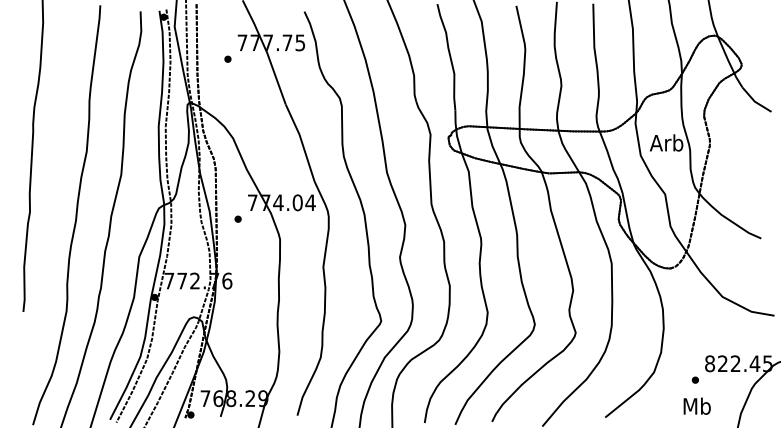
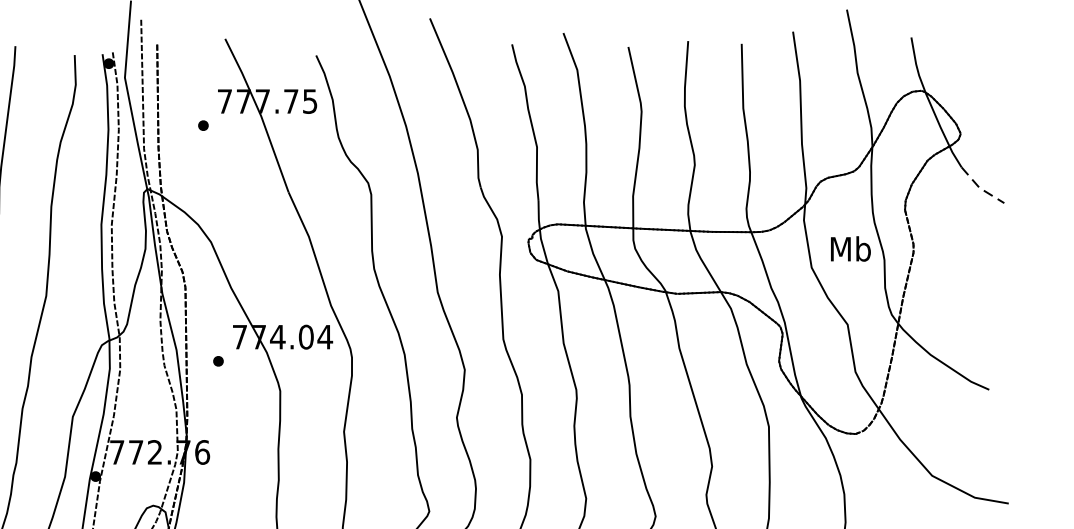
line: (754, 101) -> (979, 187), solid -> dashed
text: (666, 142) -> (849, 248), Arb -> Mb

